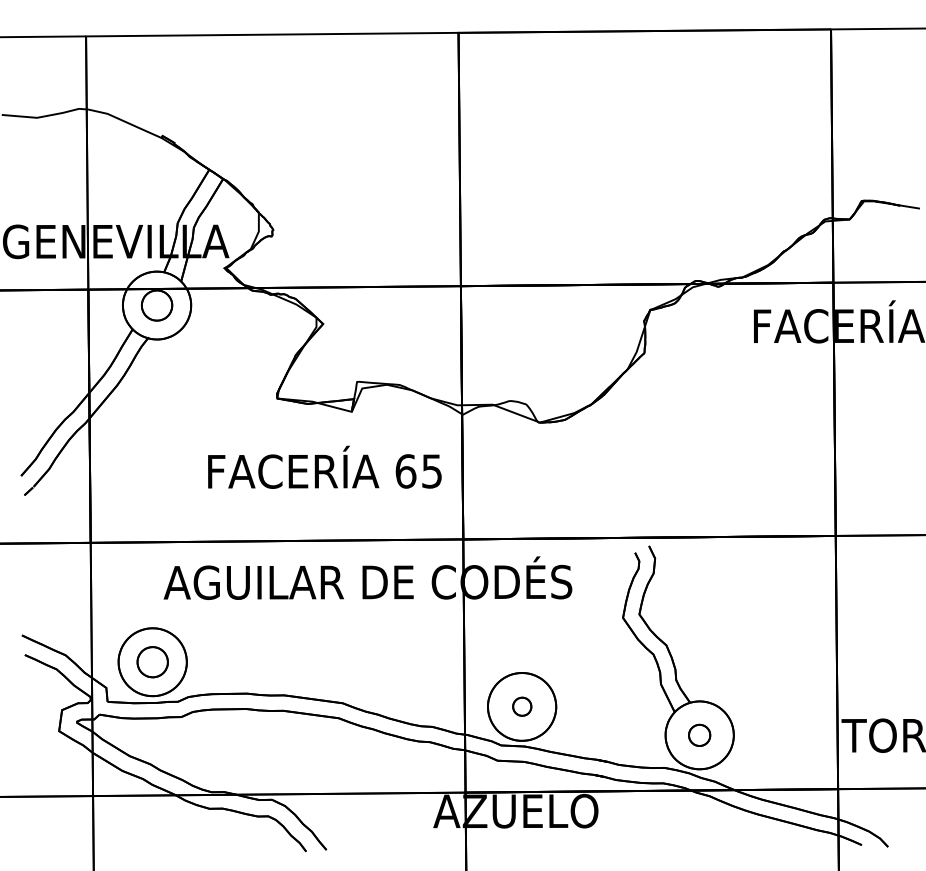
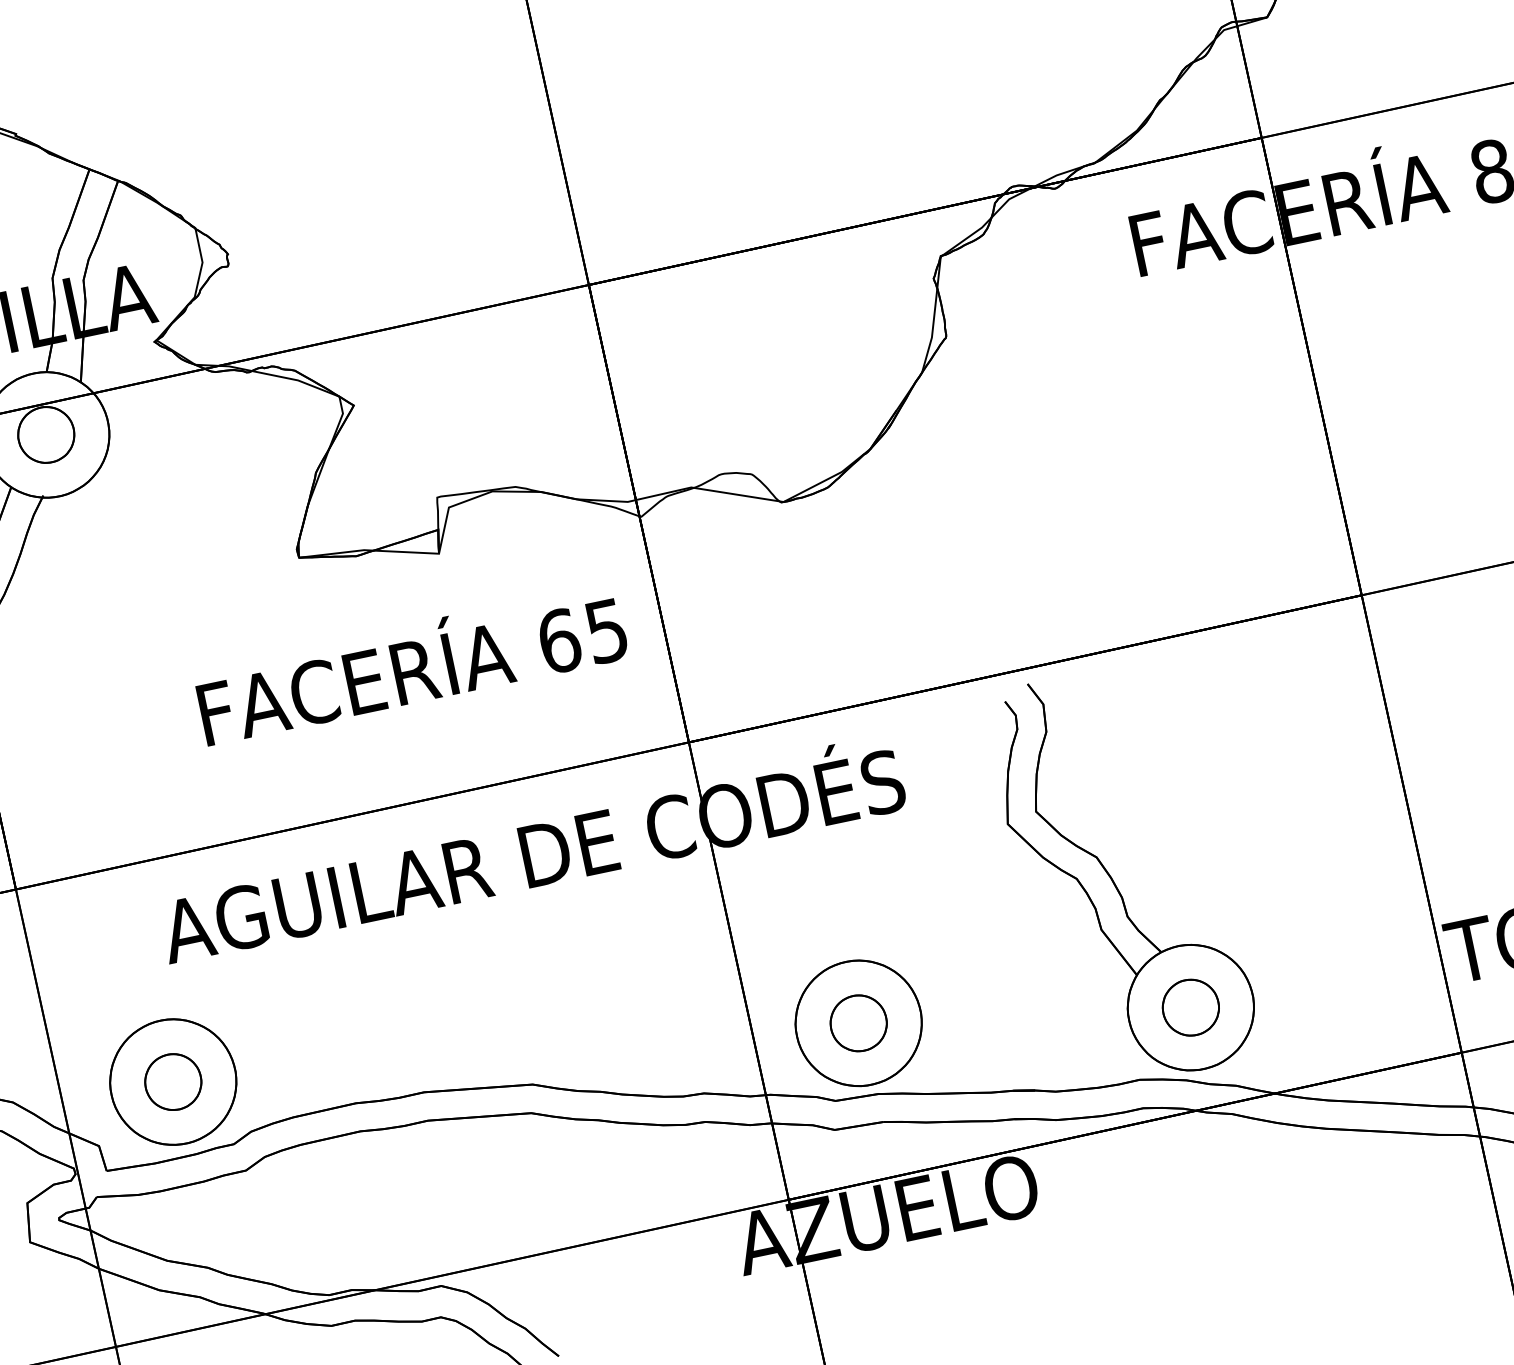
part: (522, 706) -> (859, 1022), size x1.67
part: (699, 735) -> (1190, 1007), size x1.43

